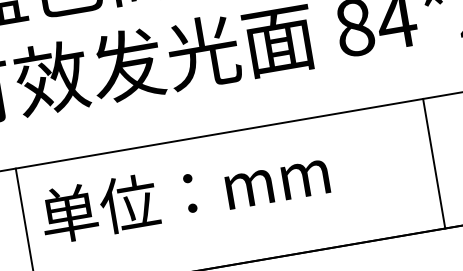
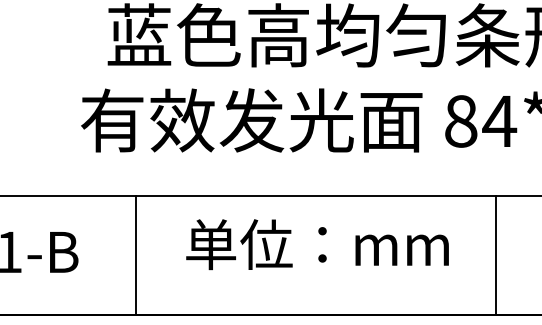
line: (434, 163) -> (496, 255), moved
text: (184, 194) -> (317, 244), moved

